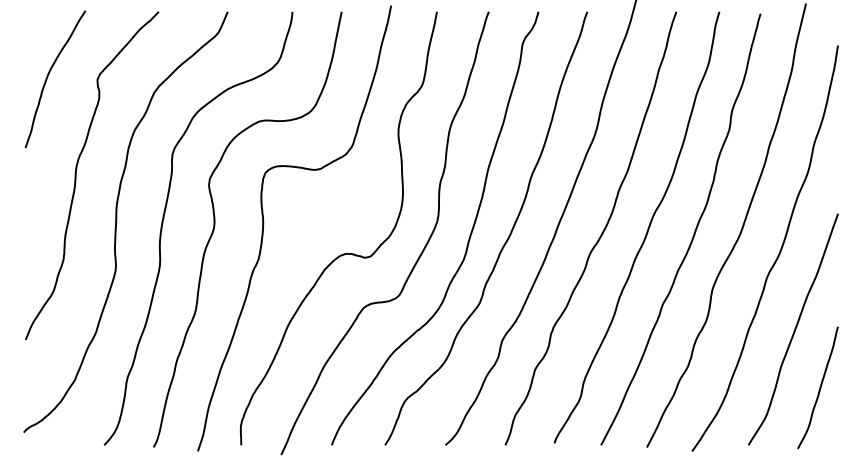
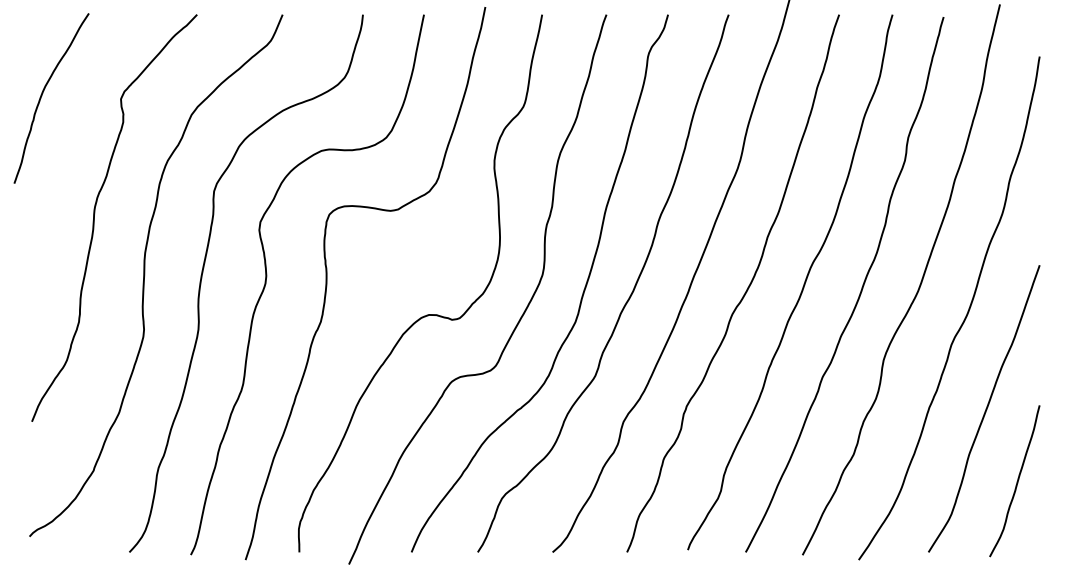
curve: (48, 77) -> (42, 96), moved

